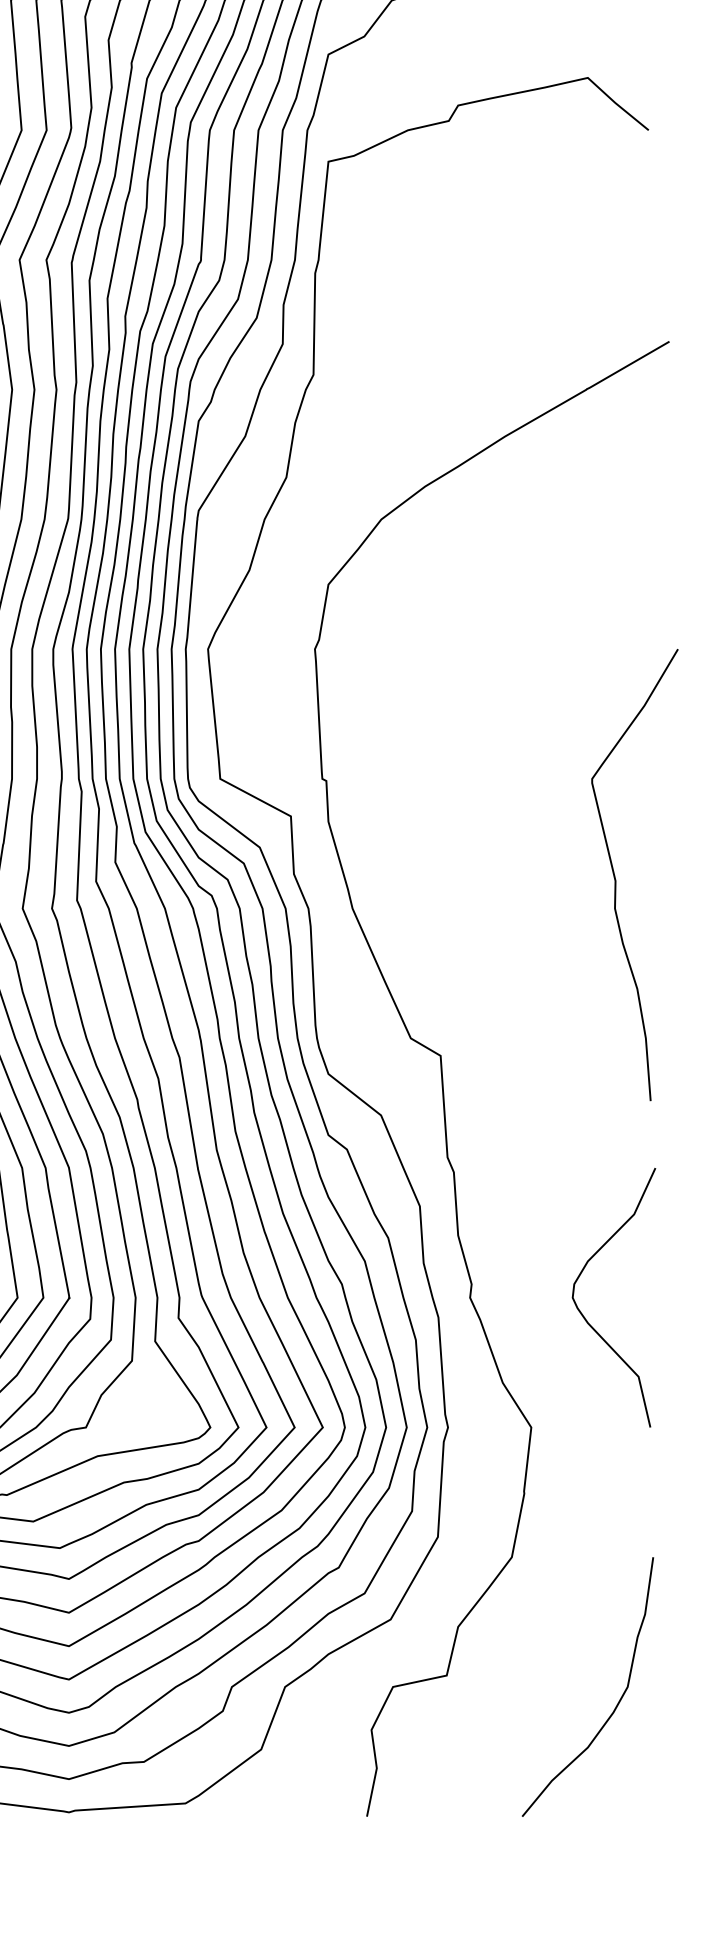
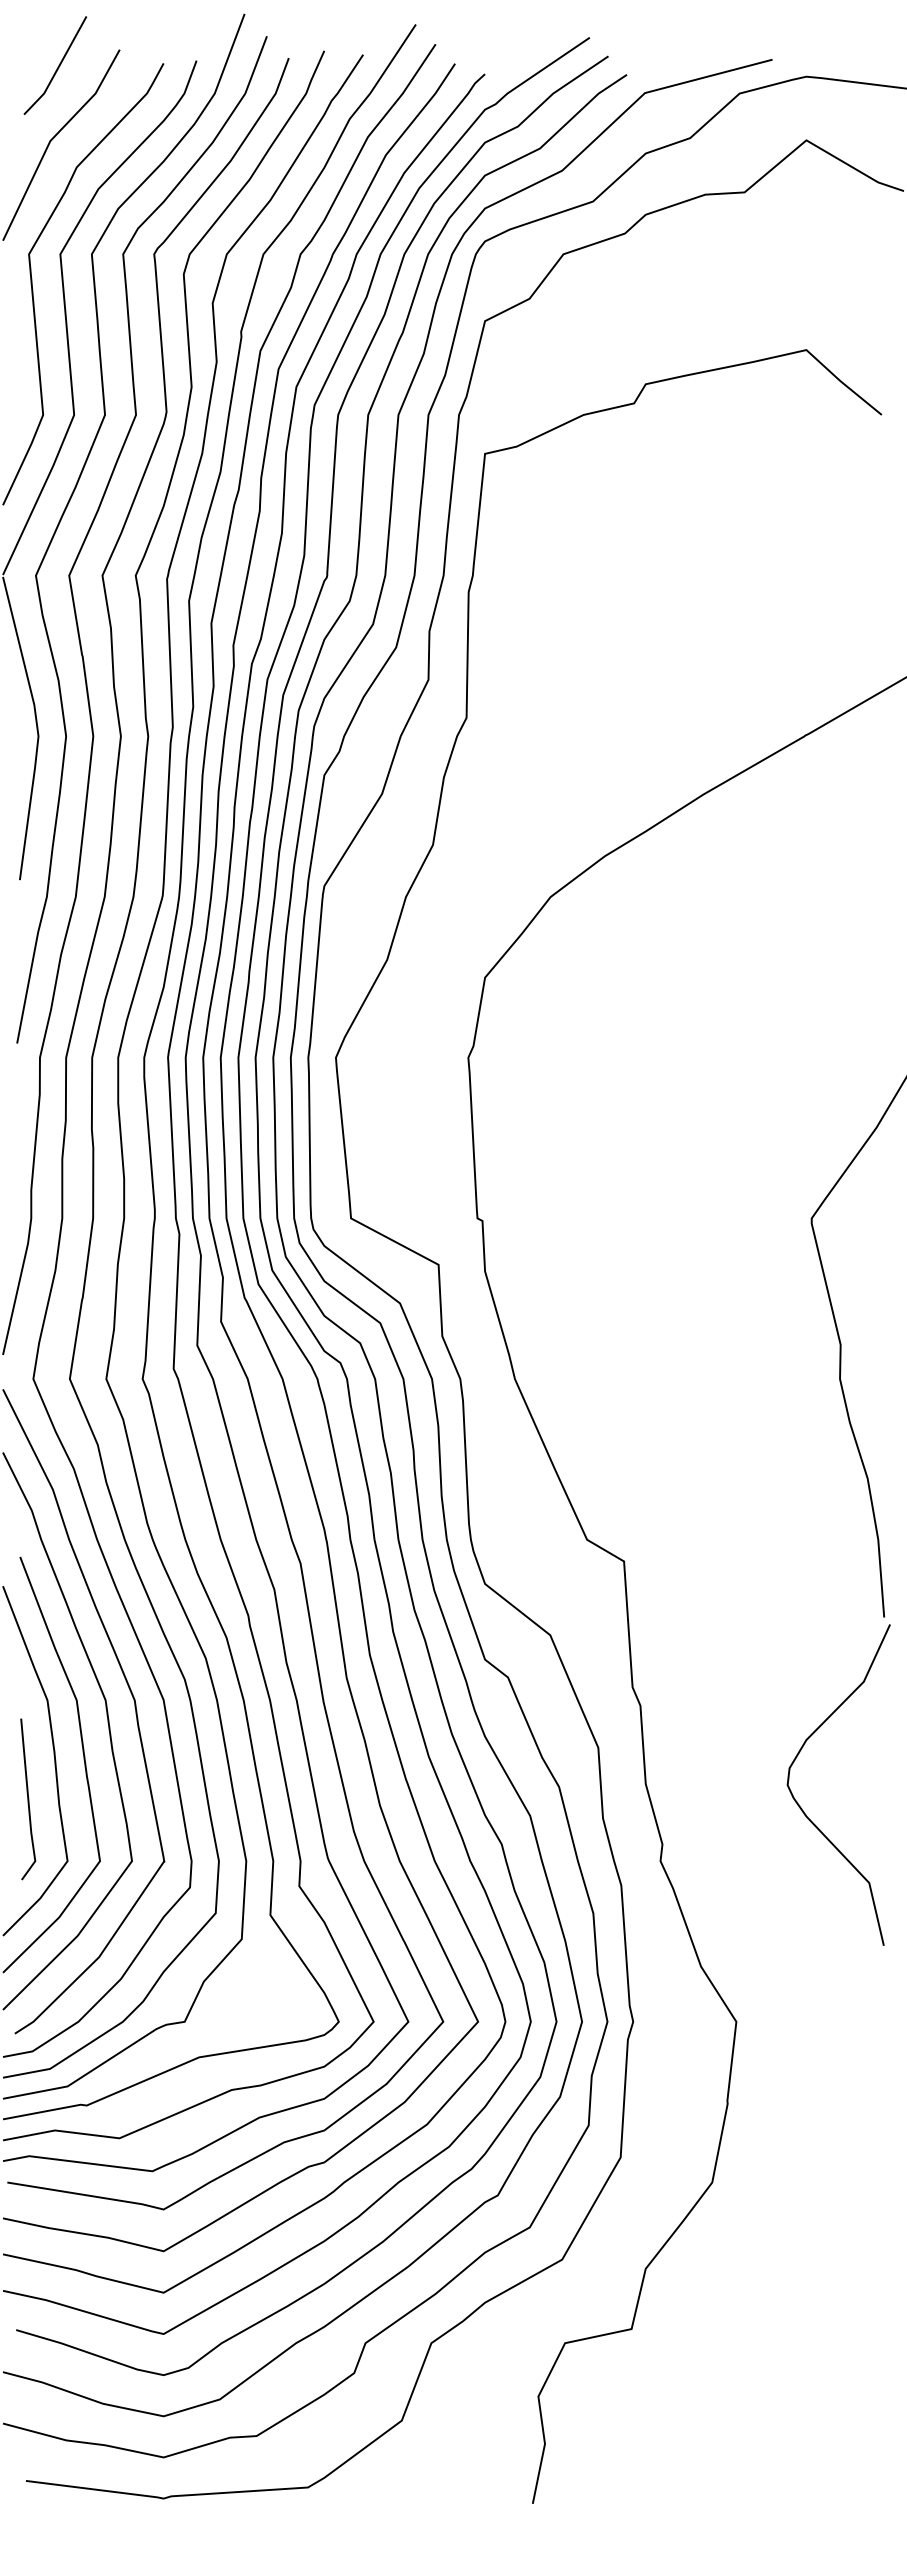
curve: (584, 1316) -> (802, 1808), moved
curve: (617, 1704) -> (842, 2364), removed

